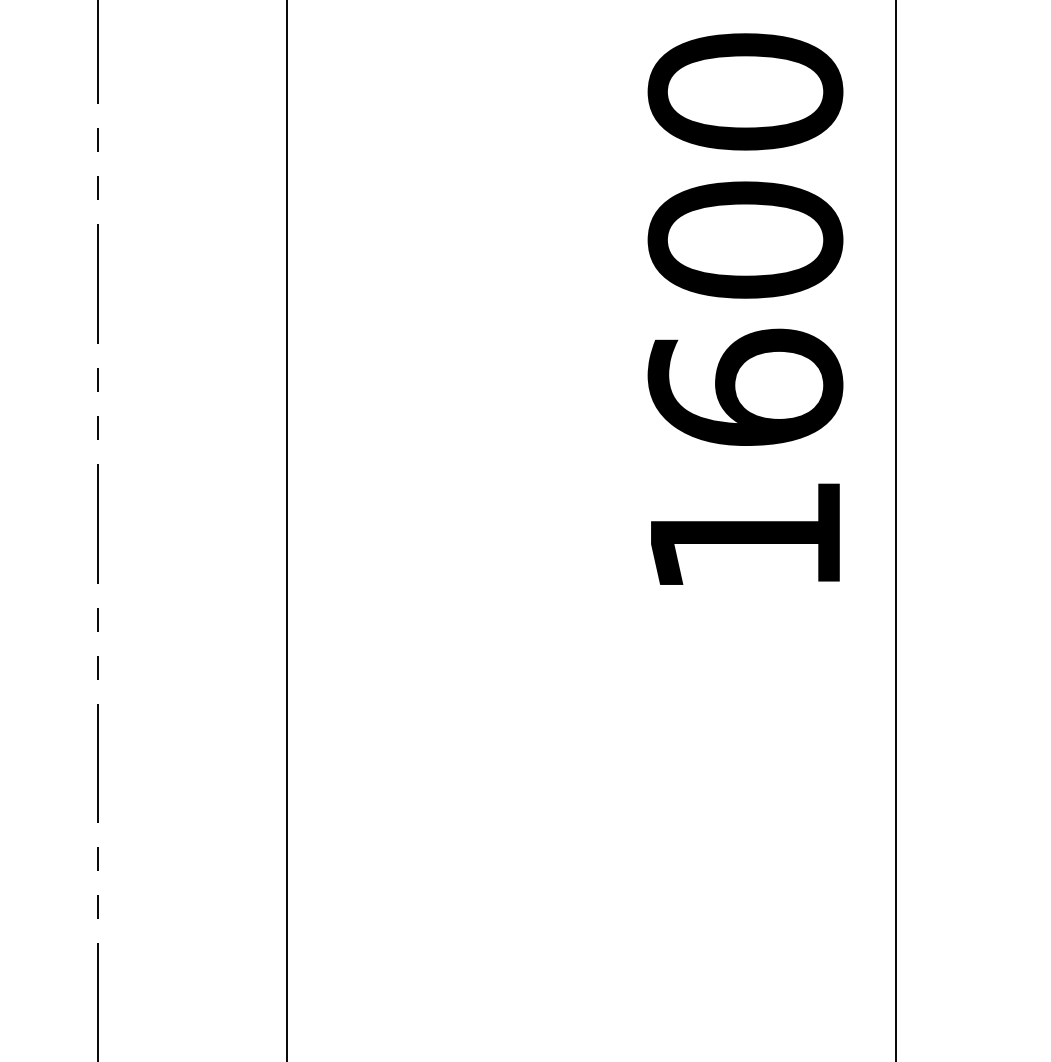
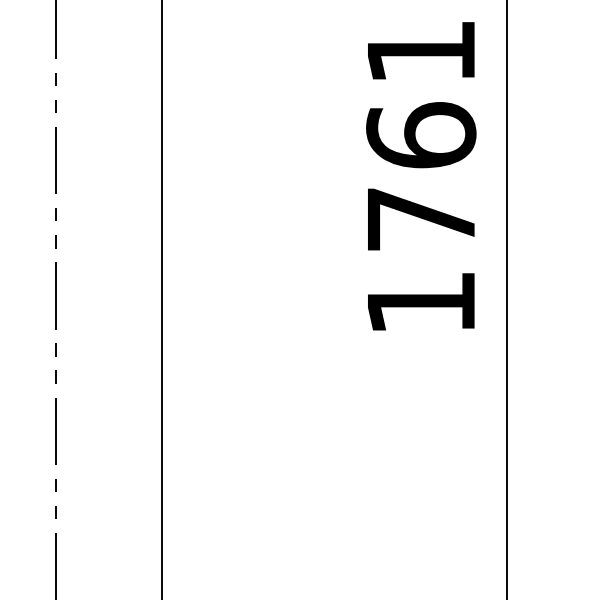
text: (745, 238) -> (421, 134), 1600 -> 1761

